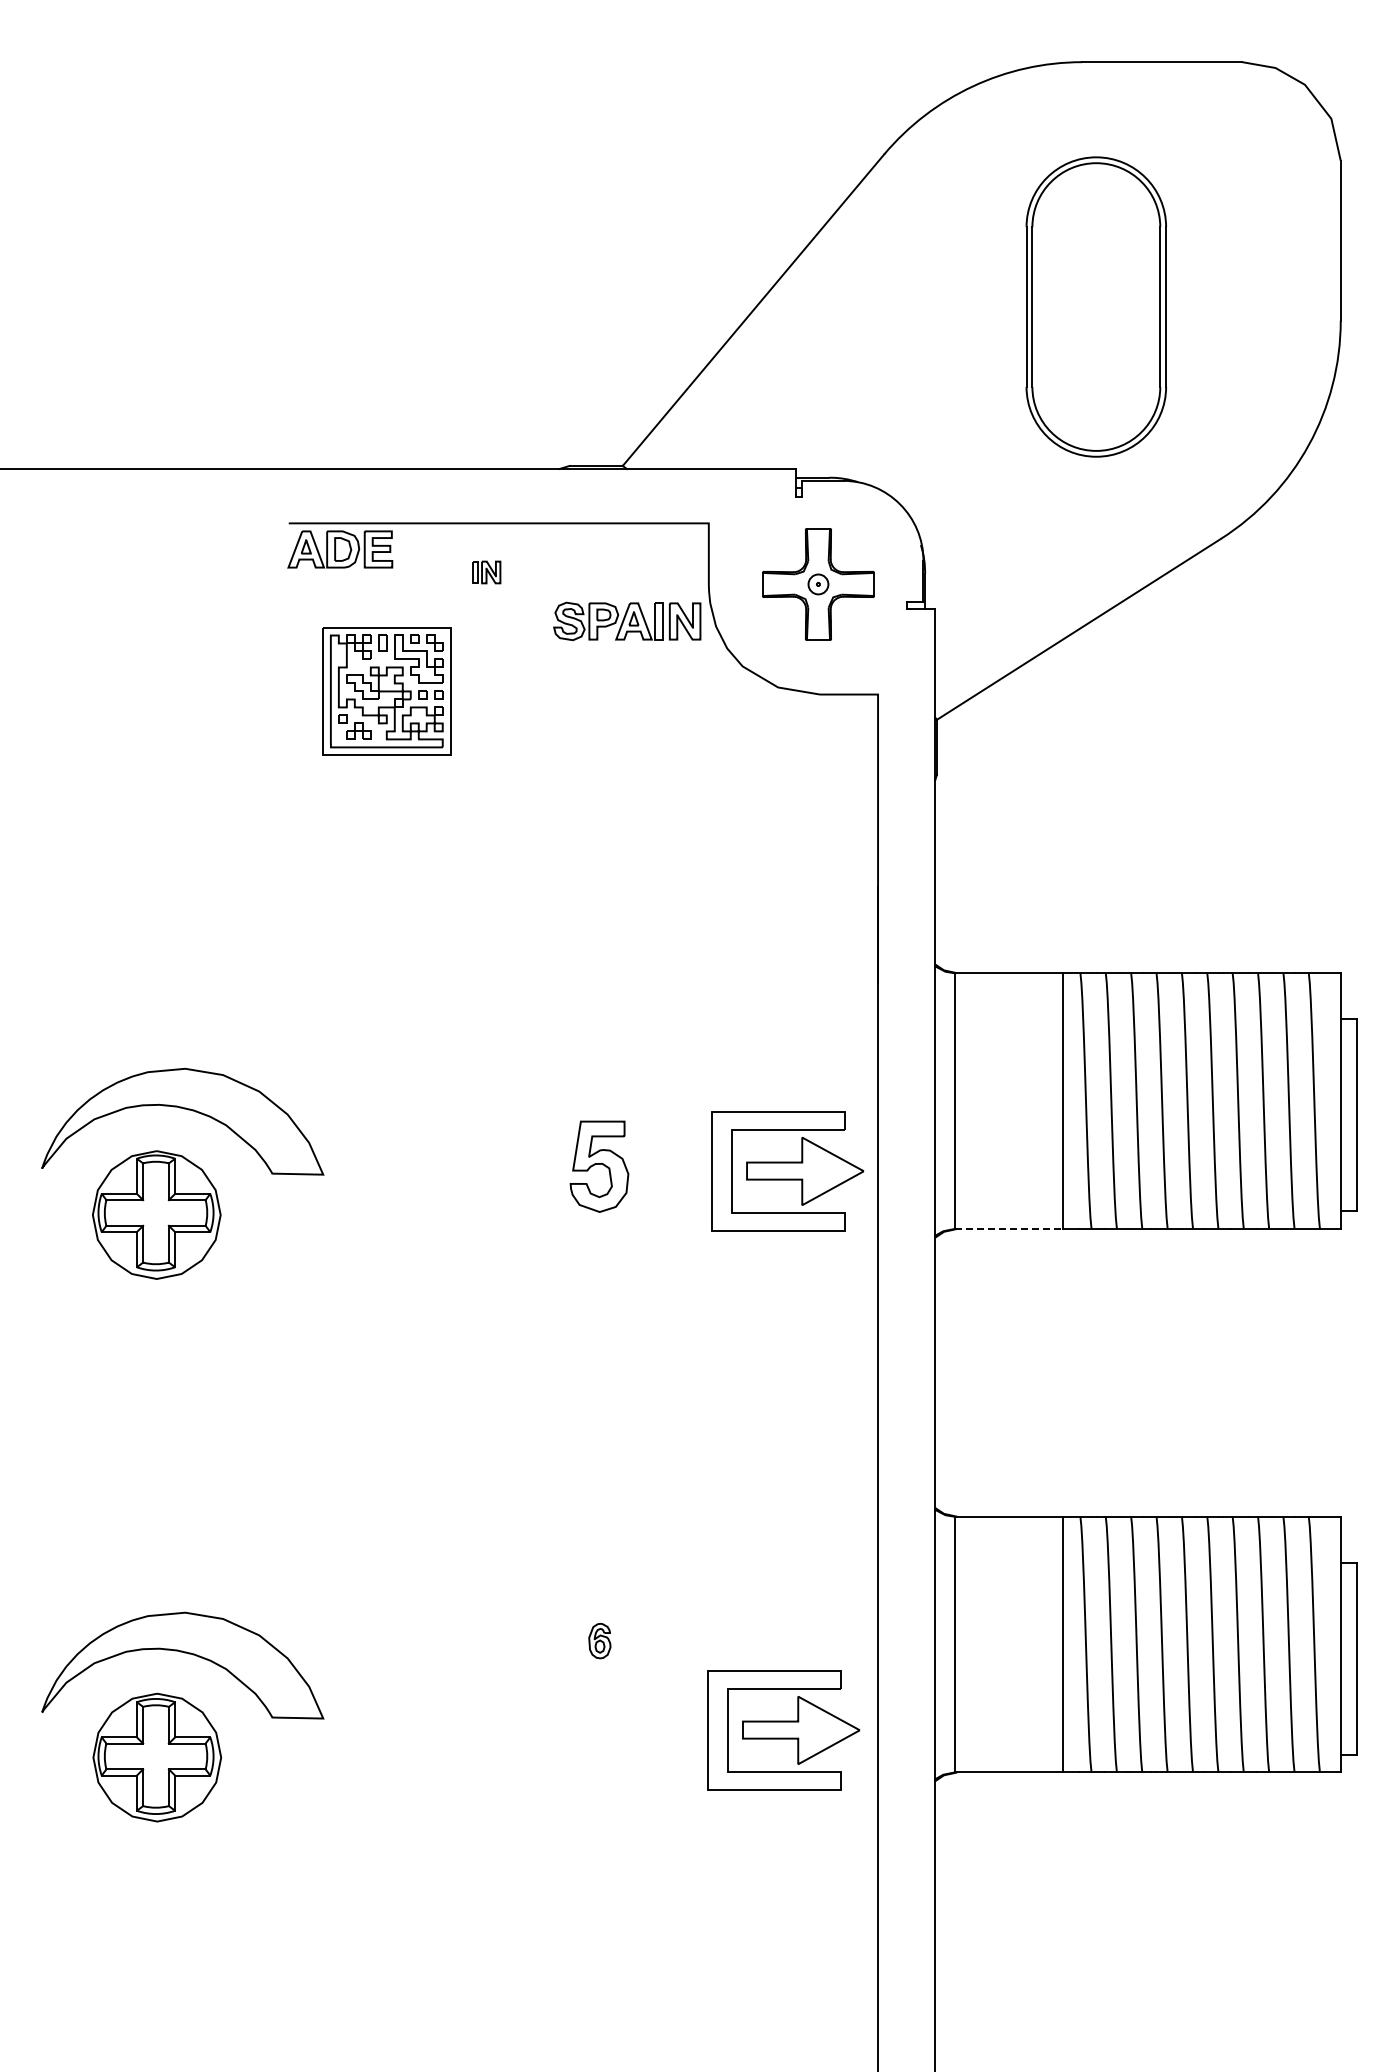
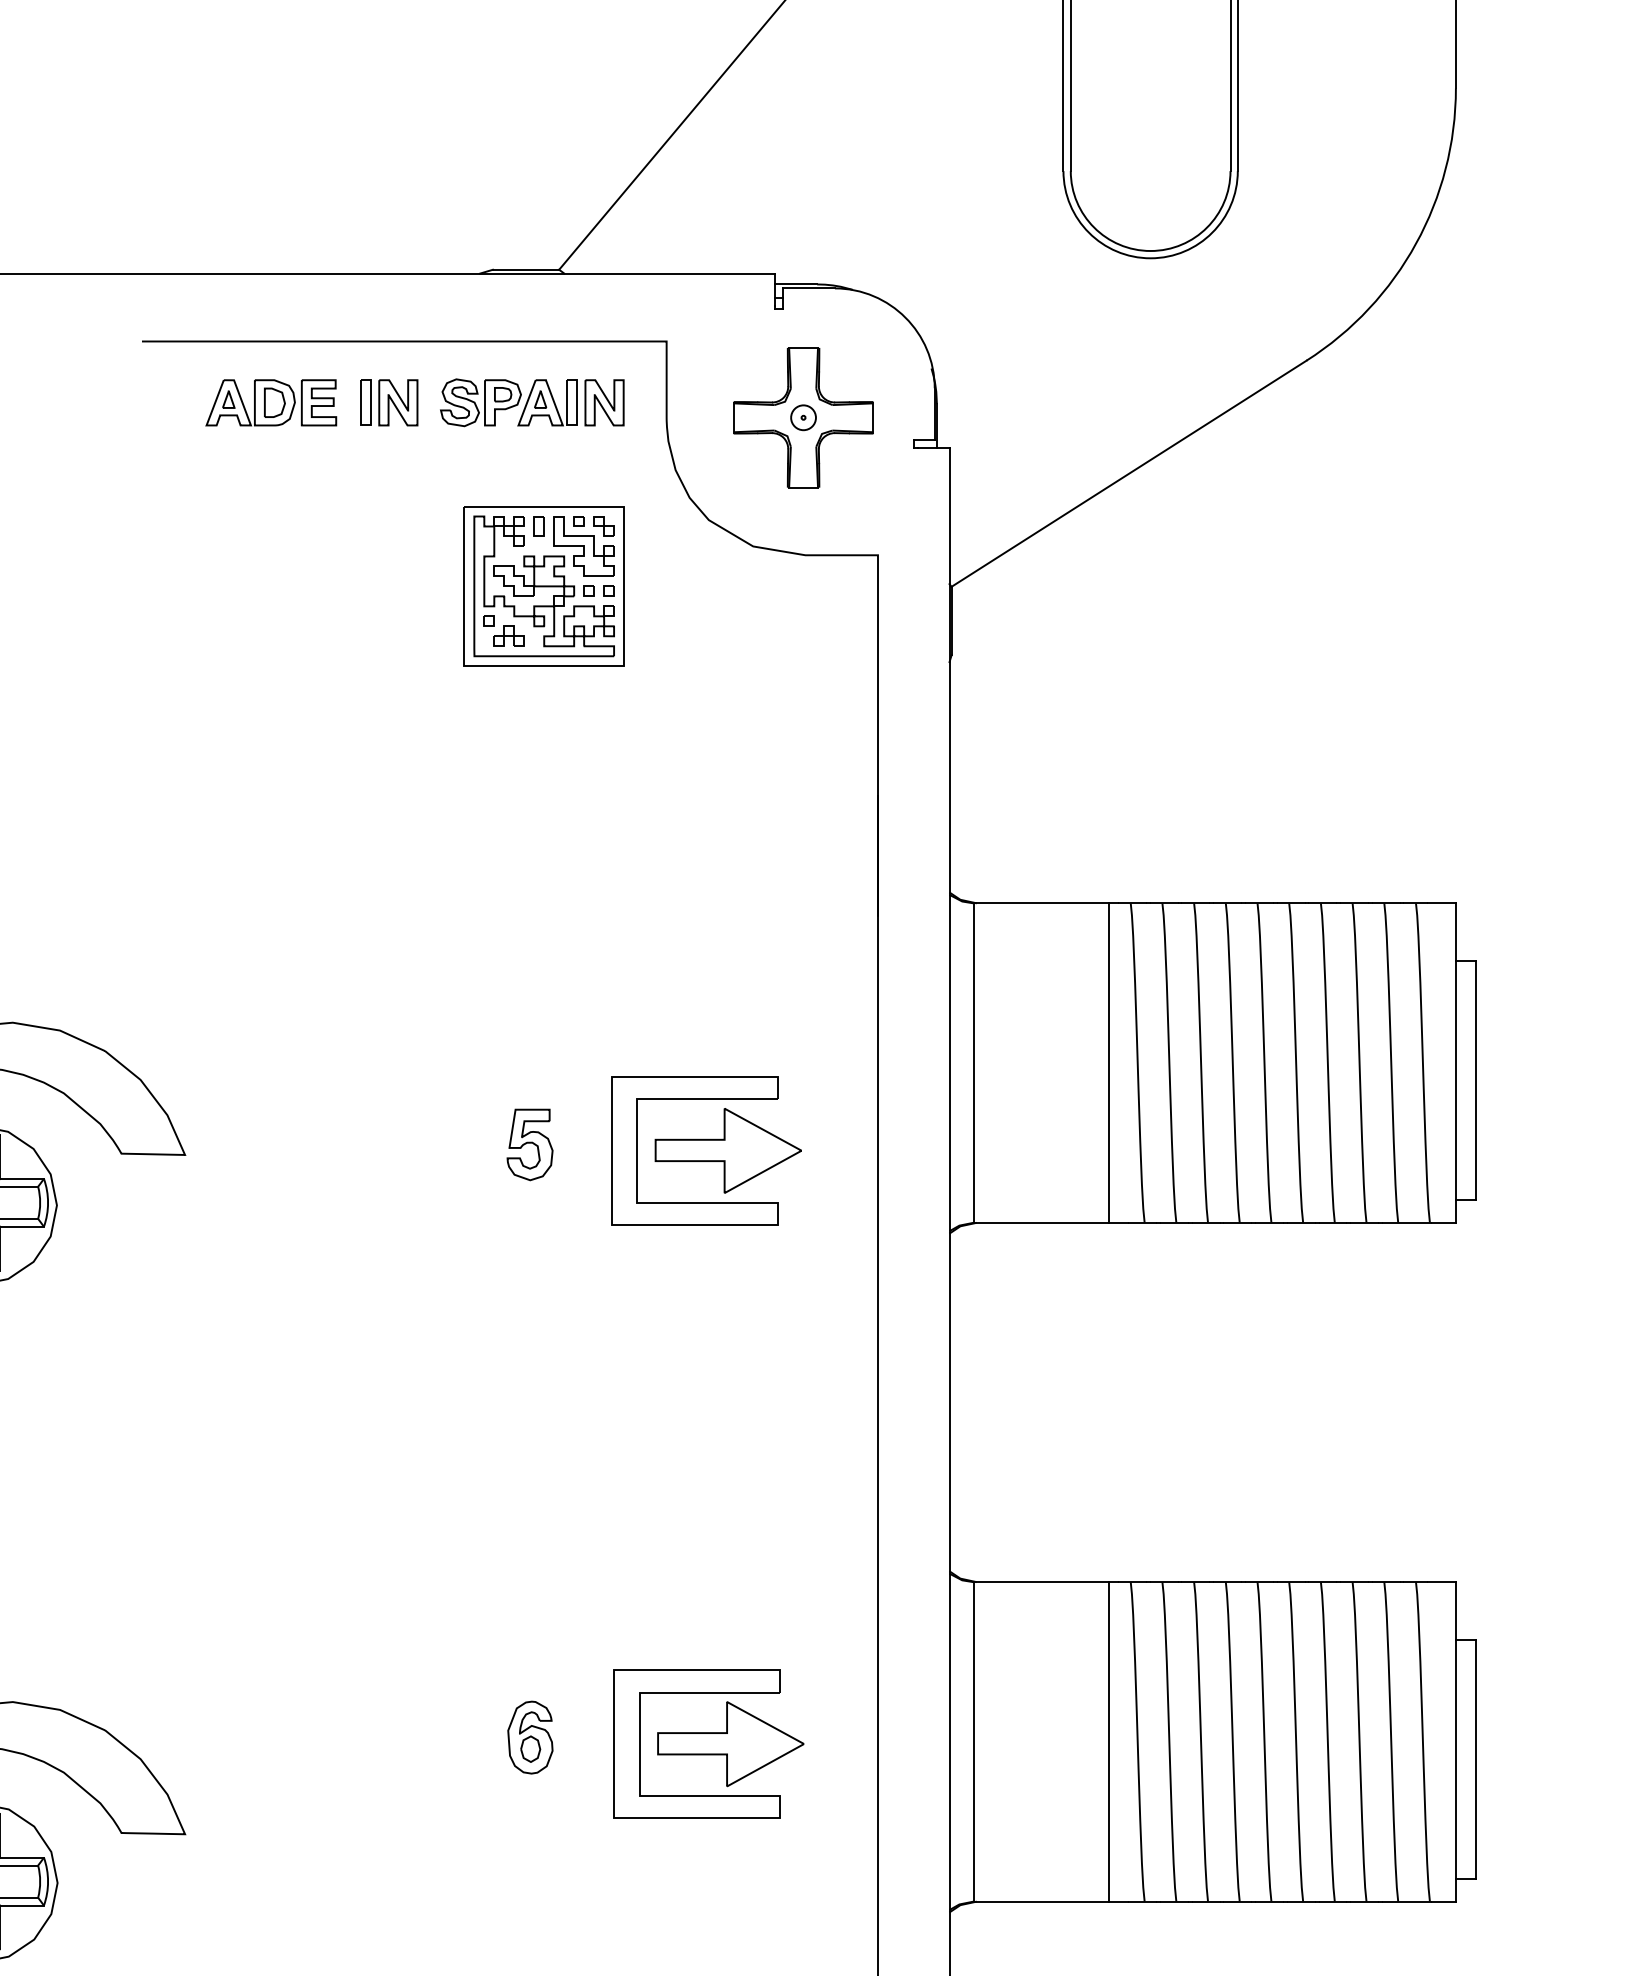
part: (340, 549) -> (271, 402), moved
part: (486, 572) -> (388, 402), size x1.67
part: (627, 621) -> (532, 402), moved
part: (386, 691) -> (543, 586), moved
part: (599, 1166) -> (530, 1144), size x0.62
part: (787, 1171) -> (706, 1150), moved
line: (1008, 1228) -> (1040, 1222), dashed -> solid
part: (599, 1640) -> (530, 1736), size x1.67
part: (783, 1730) -> (708, 1744), moved

